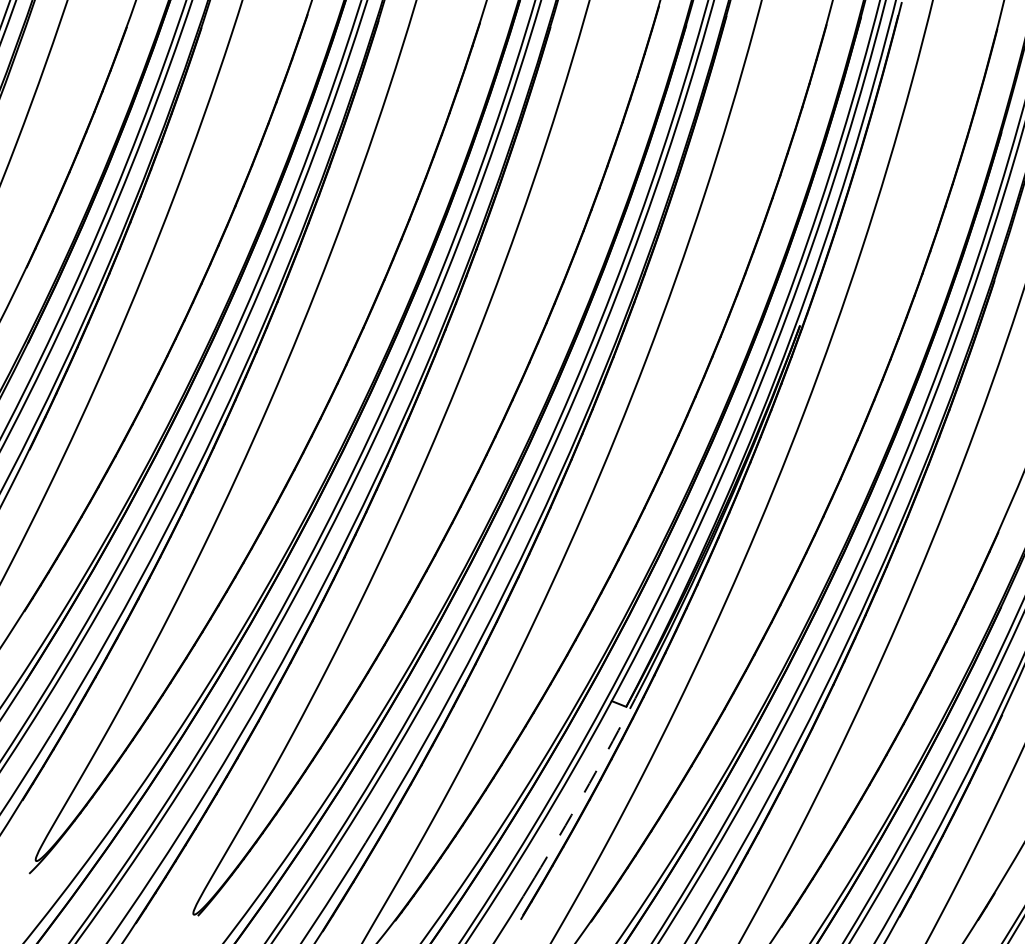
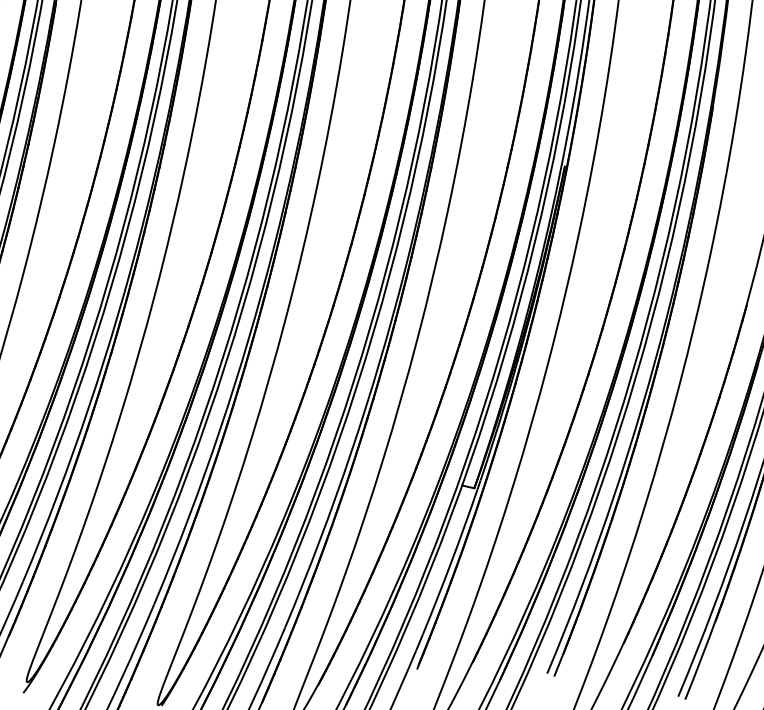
arc: (583, 794) -> (451, 562), dashed -> solid

